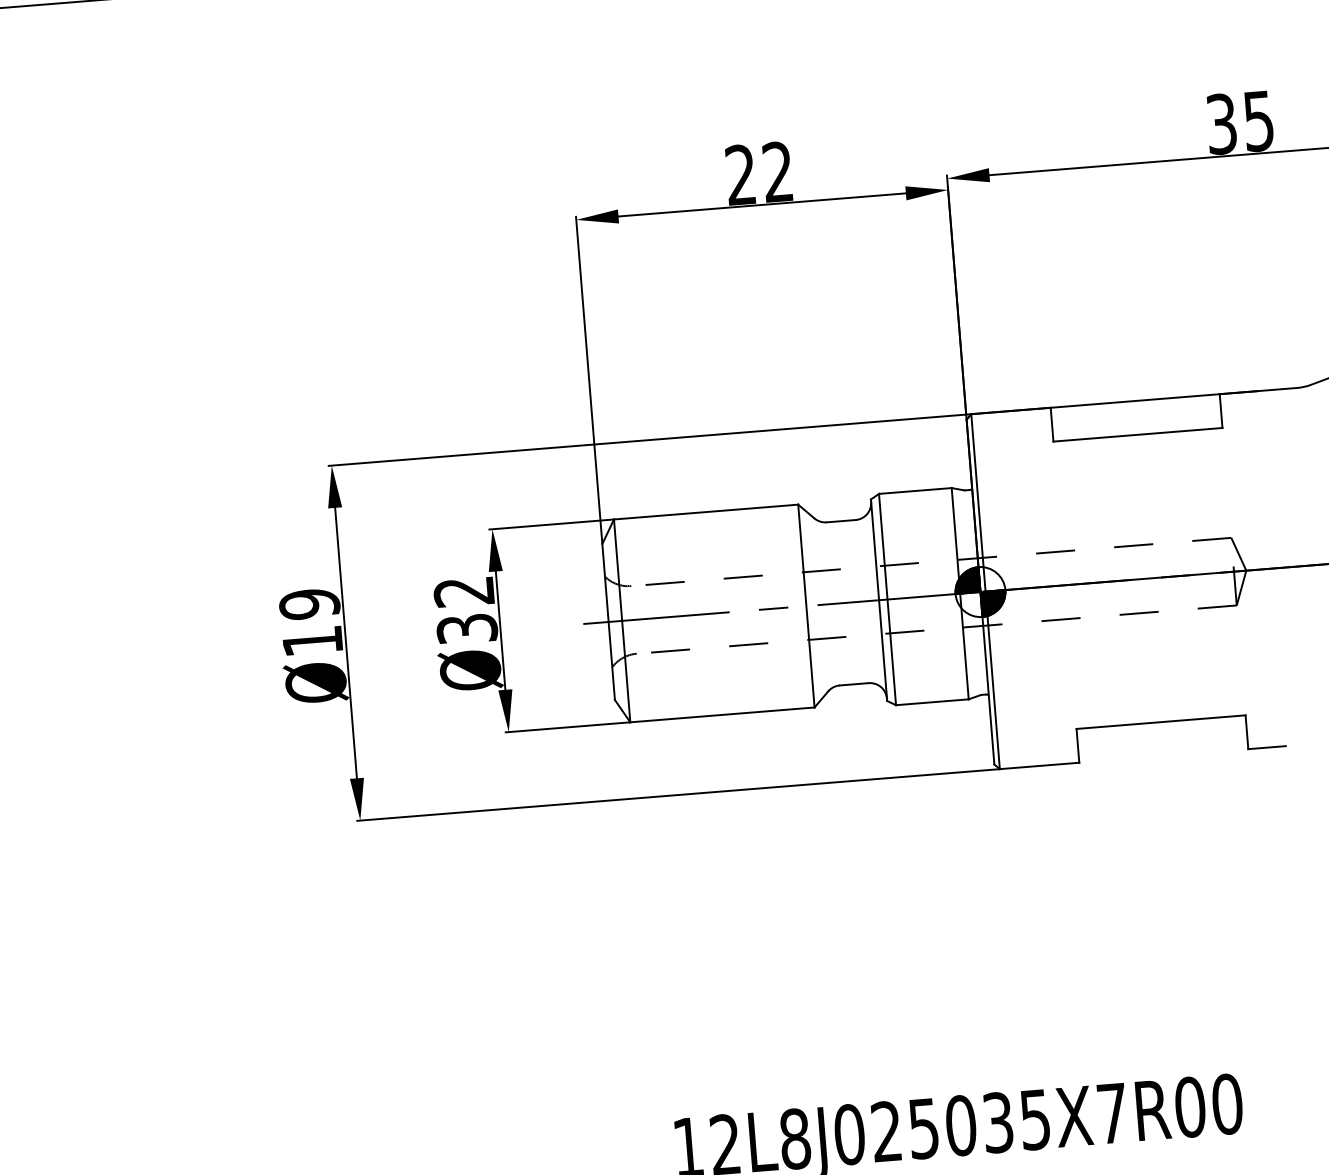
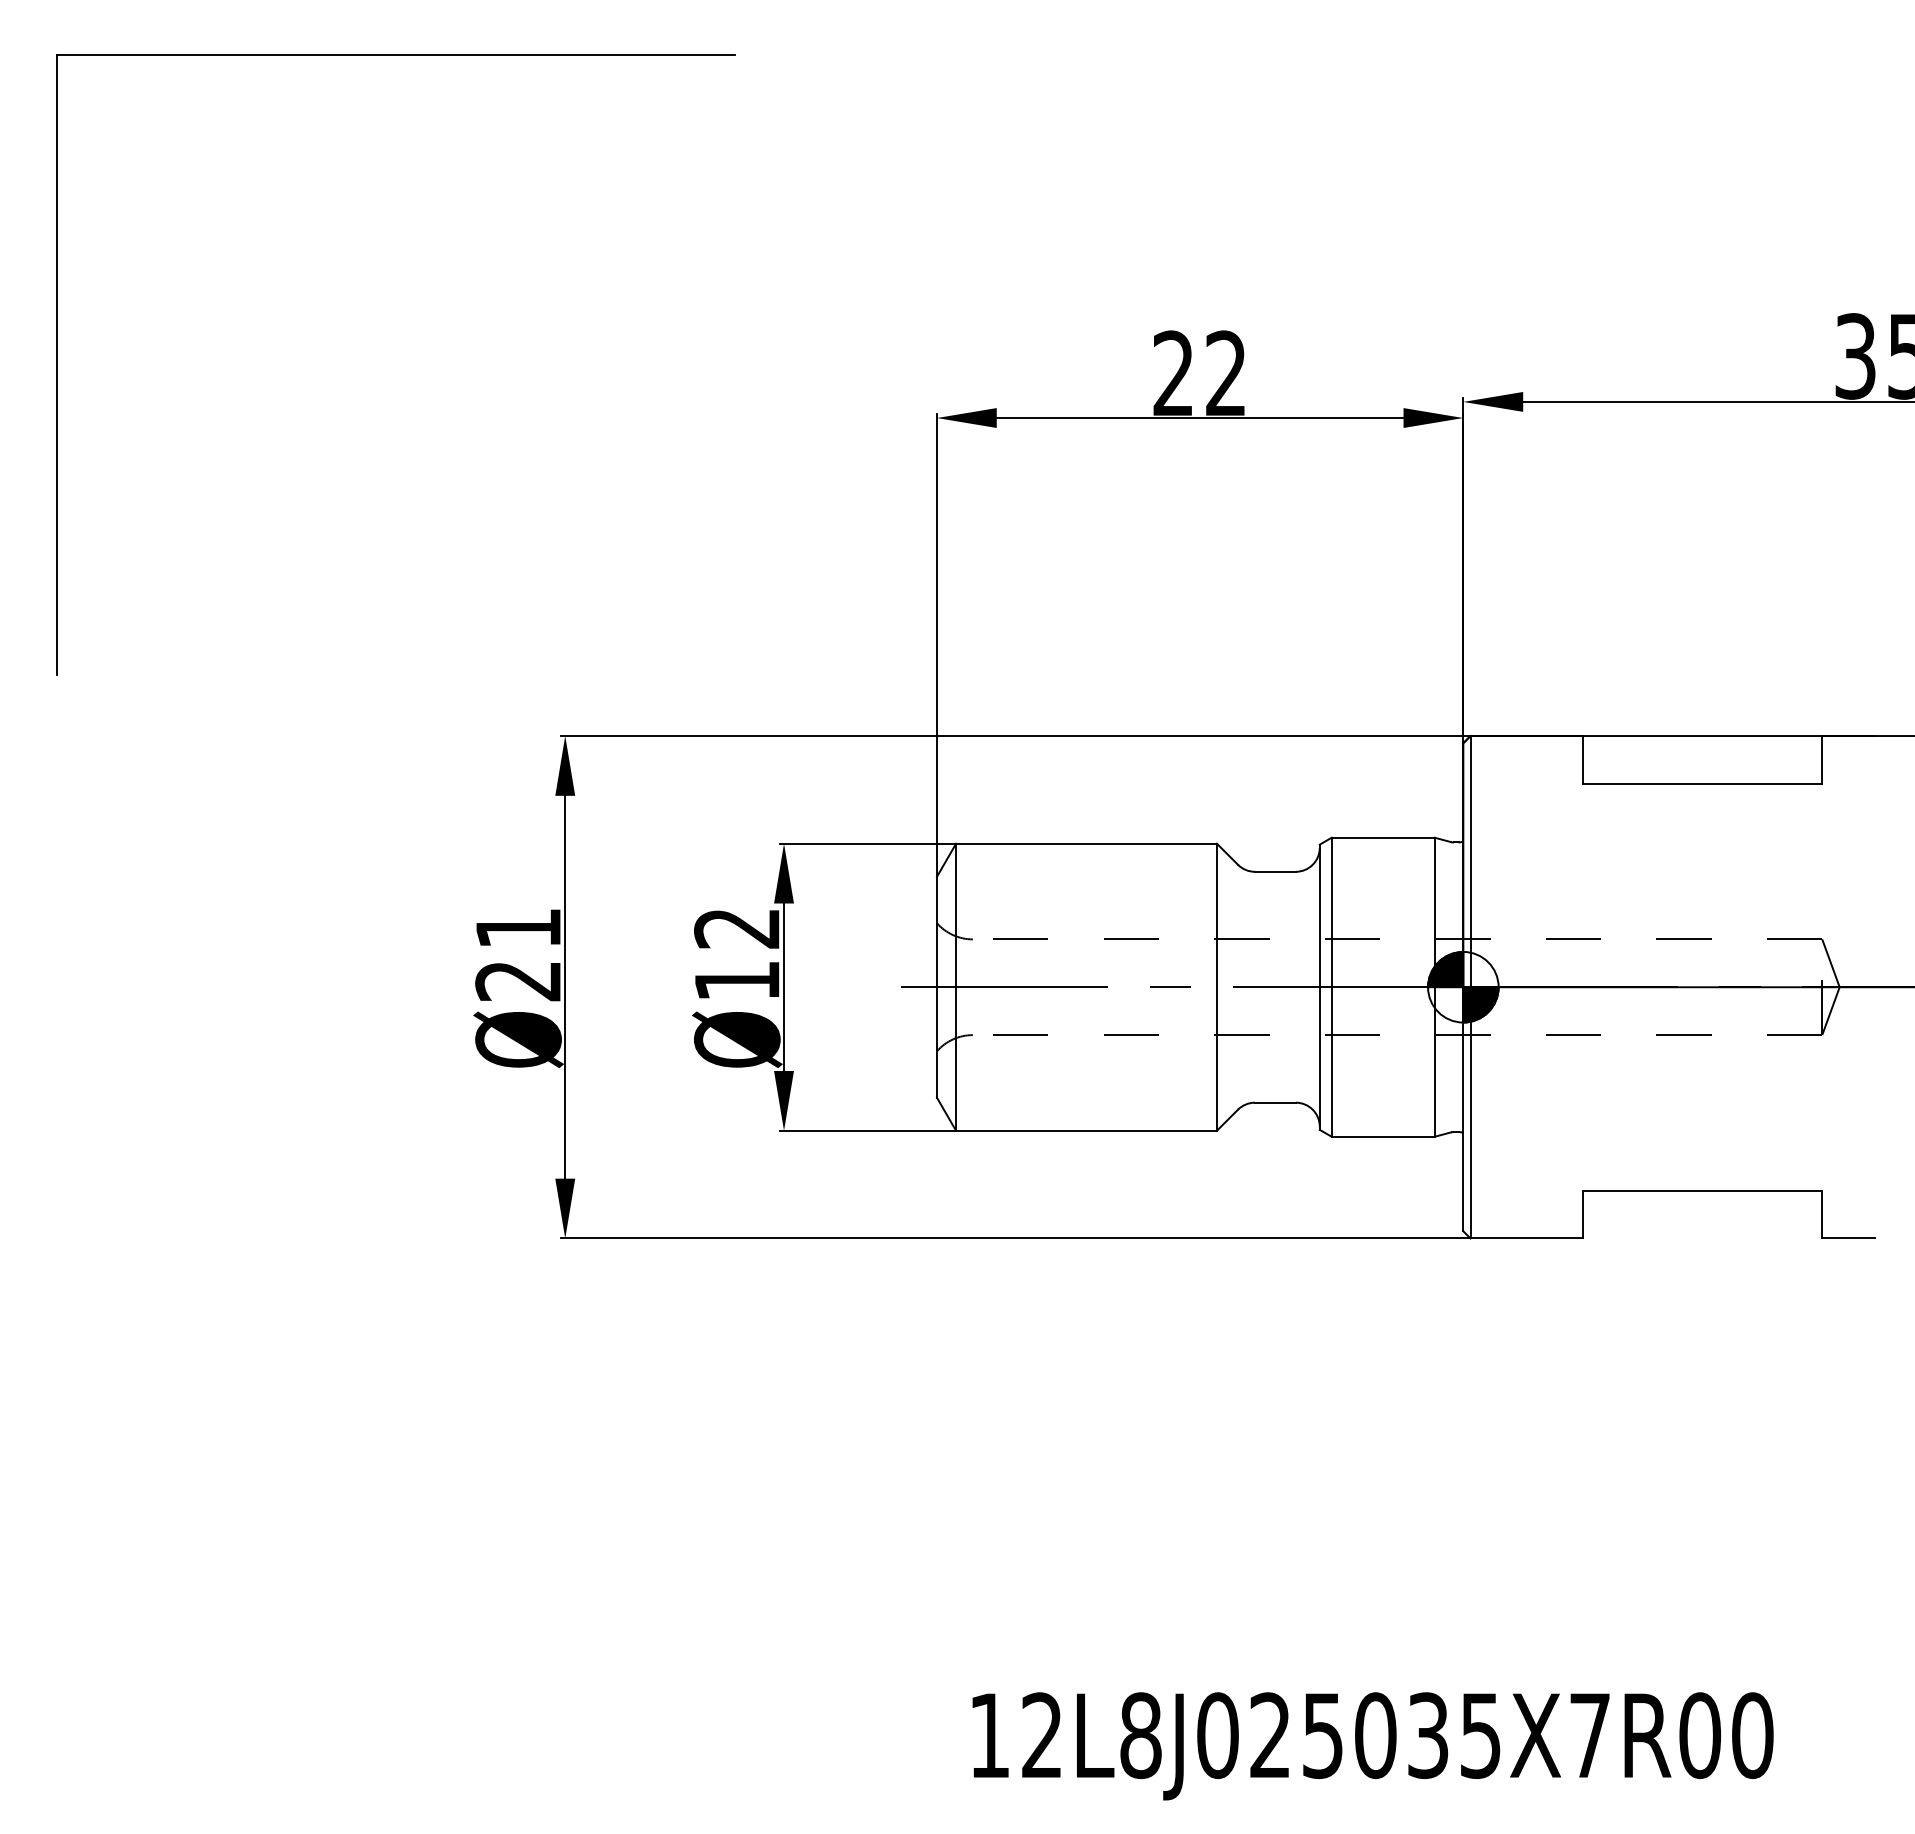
text: (311, 622) -> (518, 954), Ø19 -> Ø21
text: (467, 628) -> (737, 980), Ø32 -> Ø12

